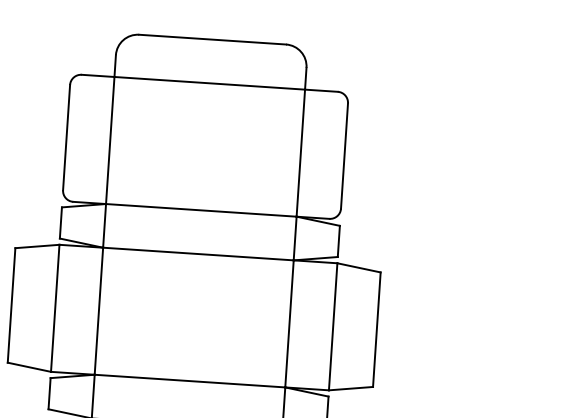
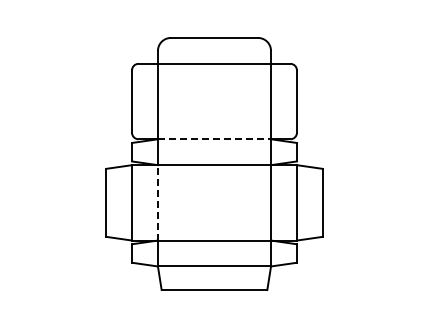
line: (201, 210) -> (214, 139), solid -> dashed
line: (98, 310) -> (157, 202), solid -> dashed

